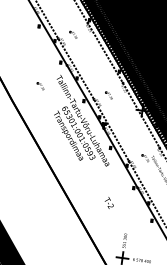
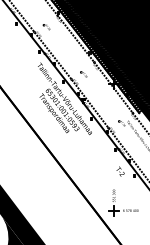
part: (40, 86) -> (24, 74), removed
text: (109, 202) -> (120, 171), moved

